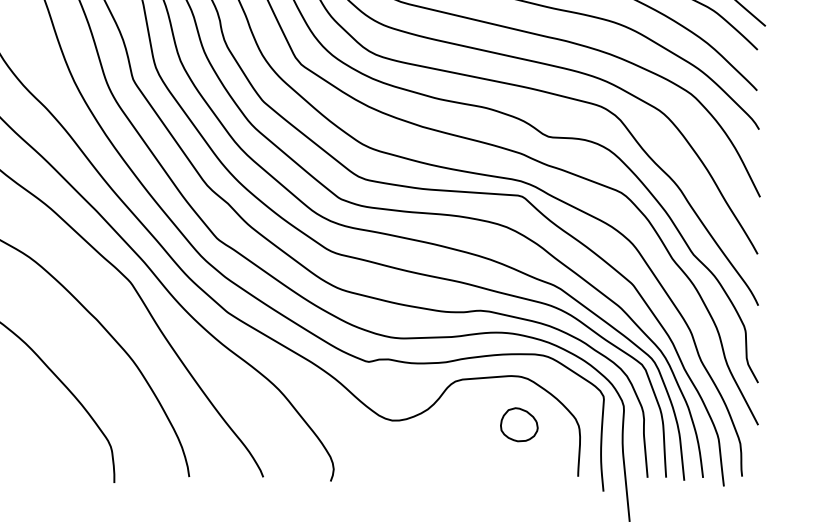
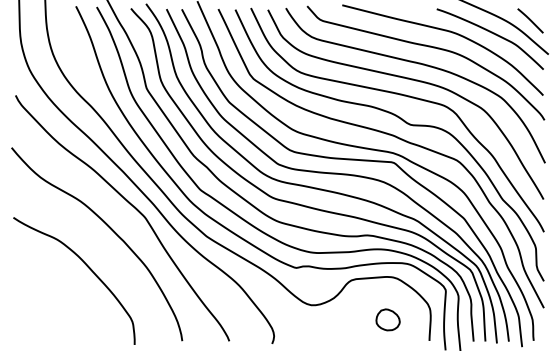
part: (518, 424) -> (387, 319), moved

